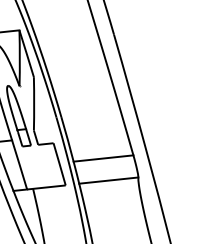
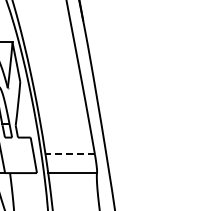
line: (103, 158) -> (70, 154), solid -> dashed

